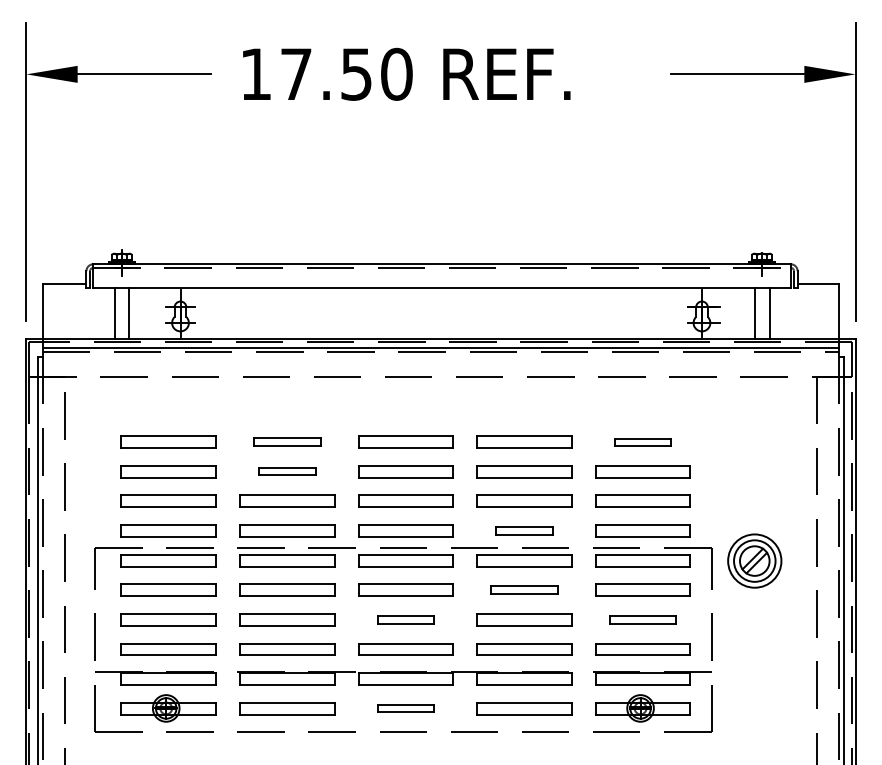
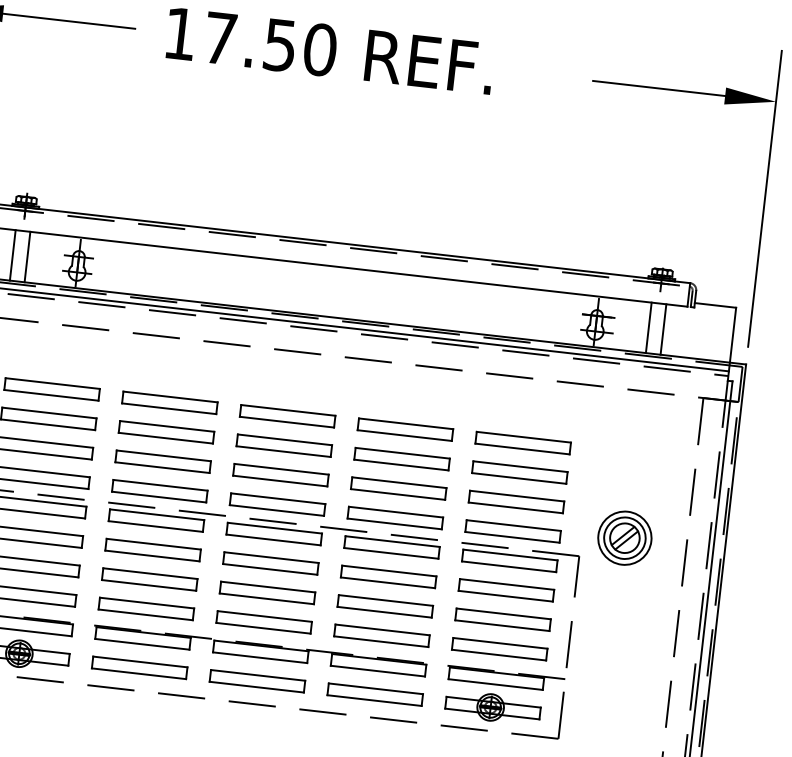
part: (287, 441) -> (170, 402), size x1.43
part: (642, 441) -> (522, 442), size x1.67
part: (287, 471) -> (166, 432), size x1.67
part: (524, 530) -> (395, 517), size x1.67
part: (754, 560) -> (624, 537), moved
part: (524, 589) -> (388, 576), size x1.43
part: (405, 619) -> (267, 592), size x1.67
part: (642, 619) -> (502, 619), size x1.43
part: (405, 708) -> (257, 680), size x1.67

